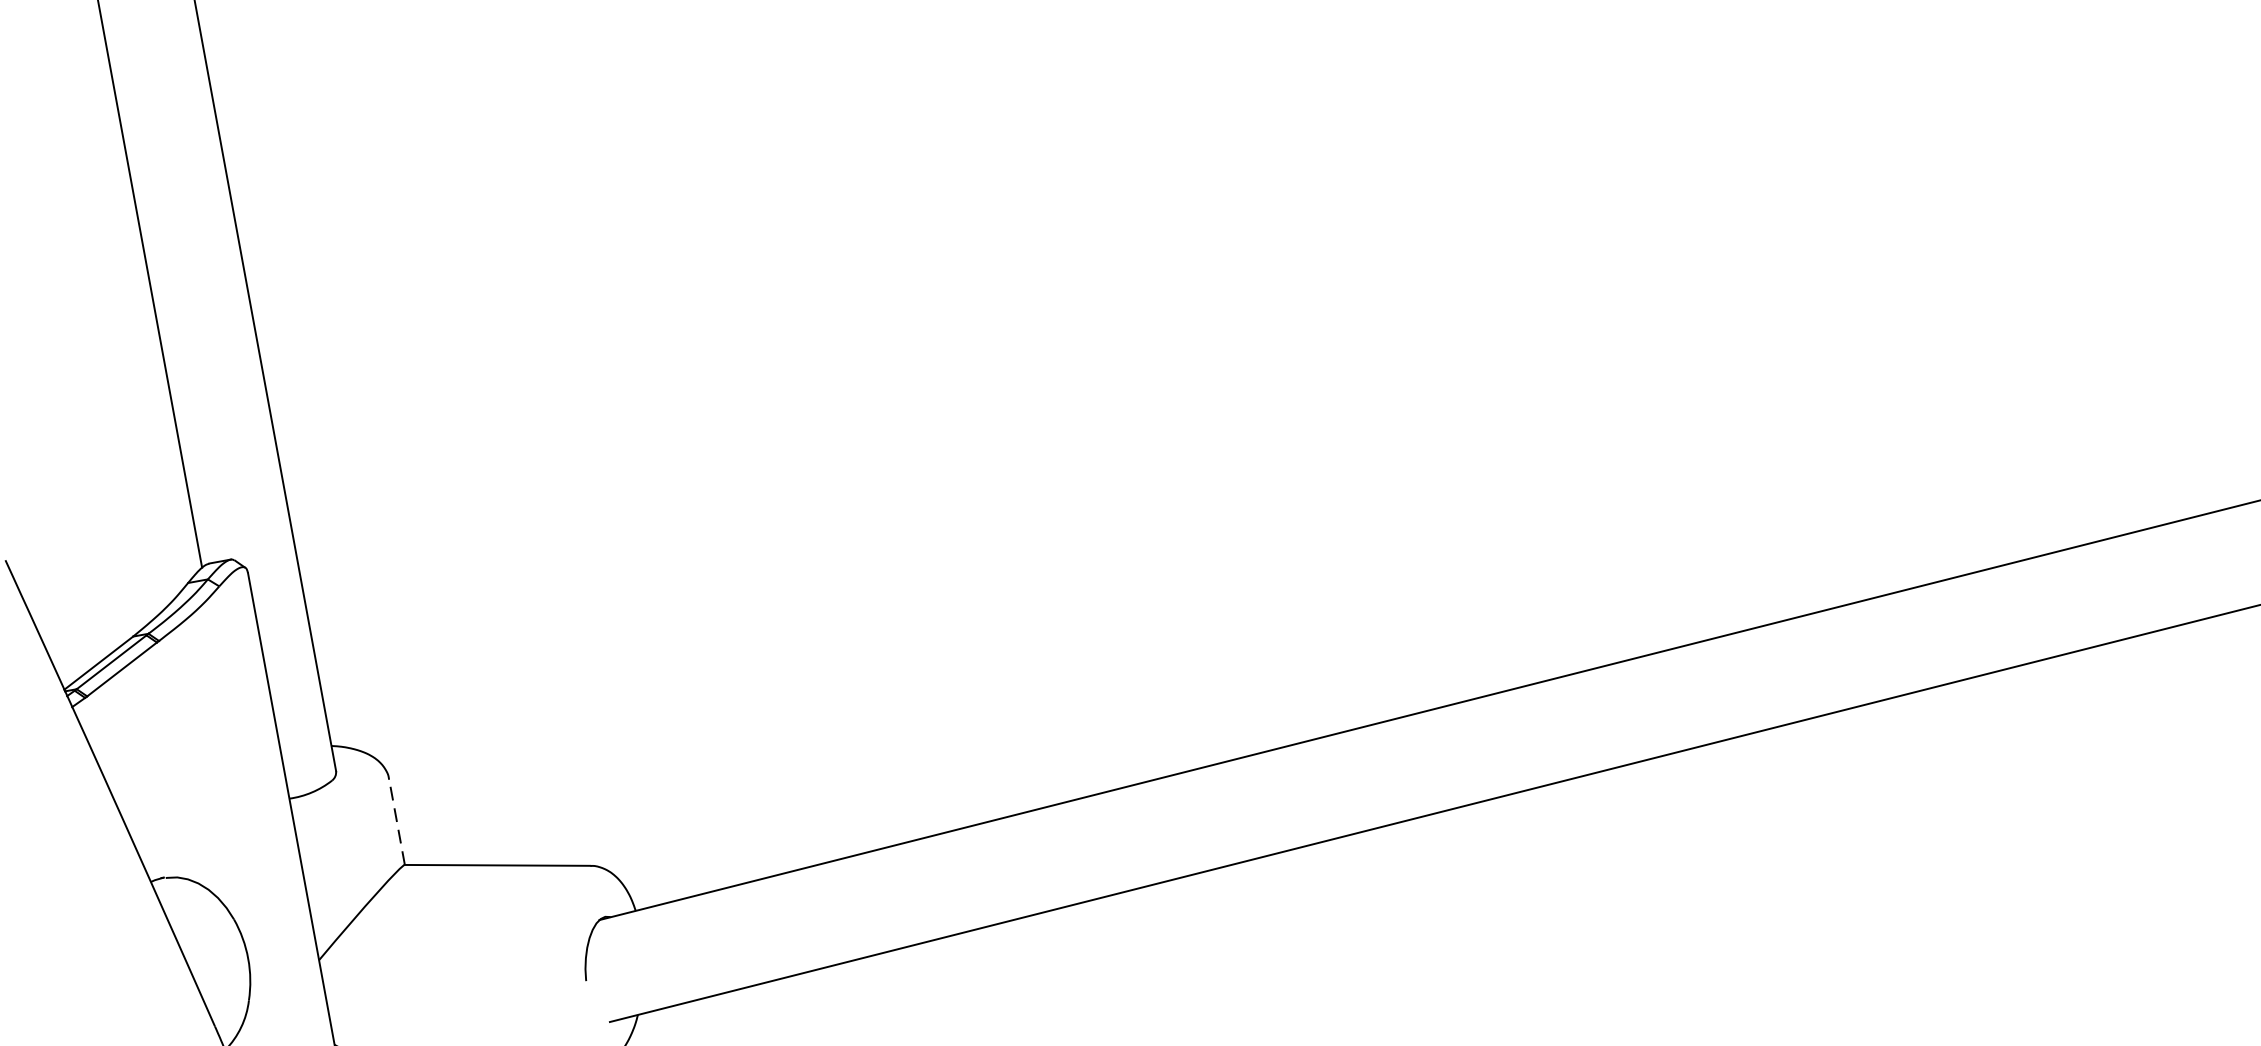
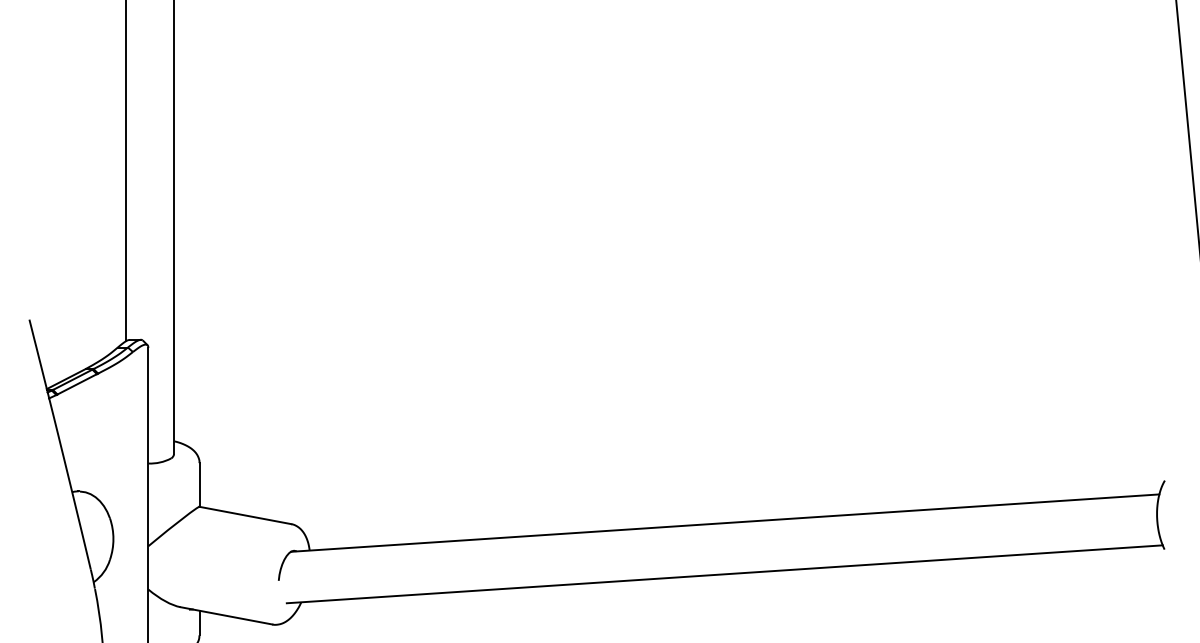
line: (396, 821) -> (199, 484), dashed -> solid

